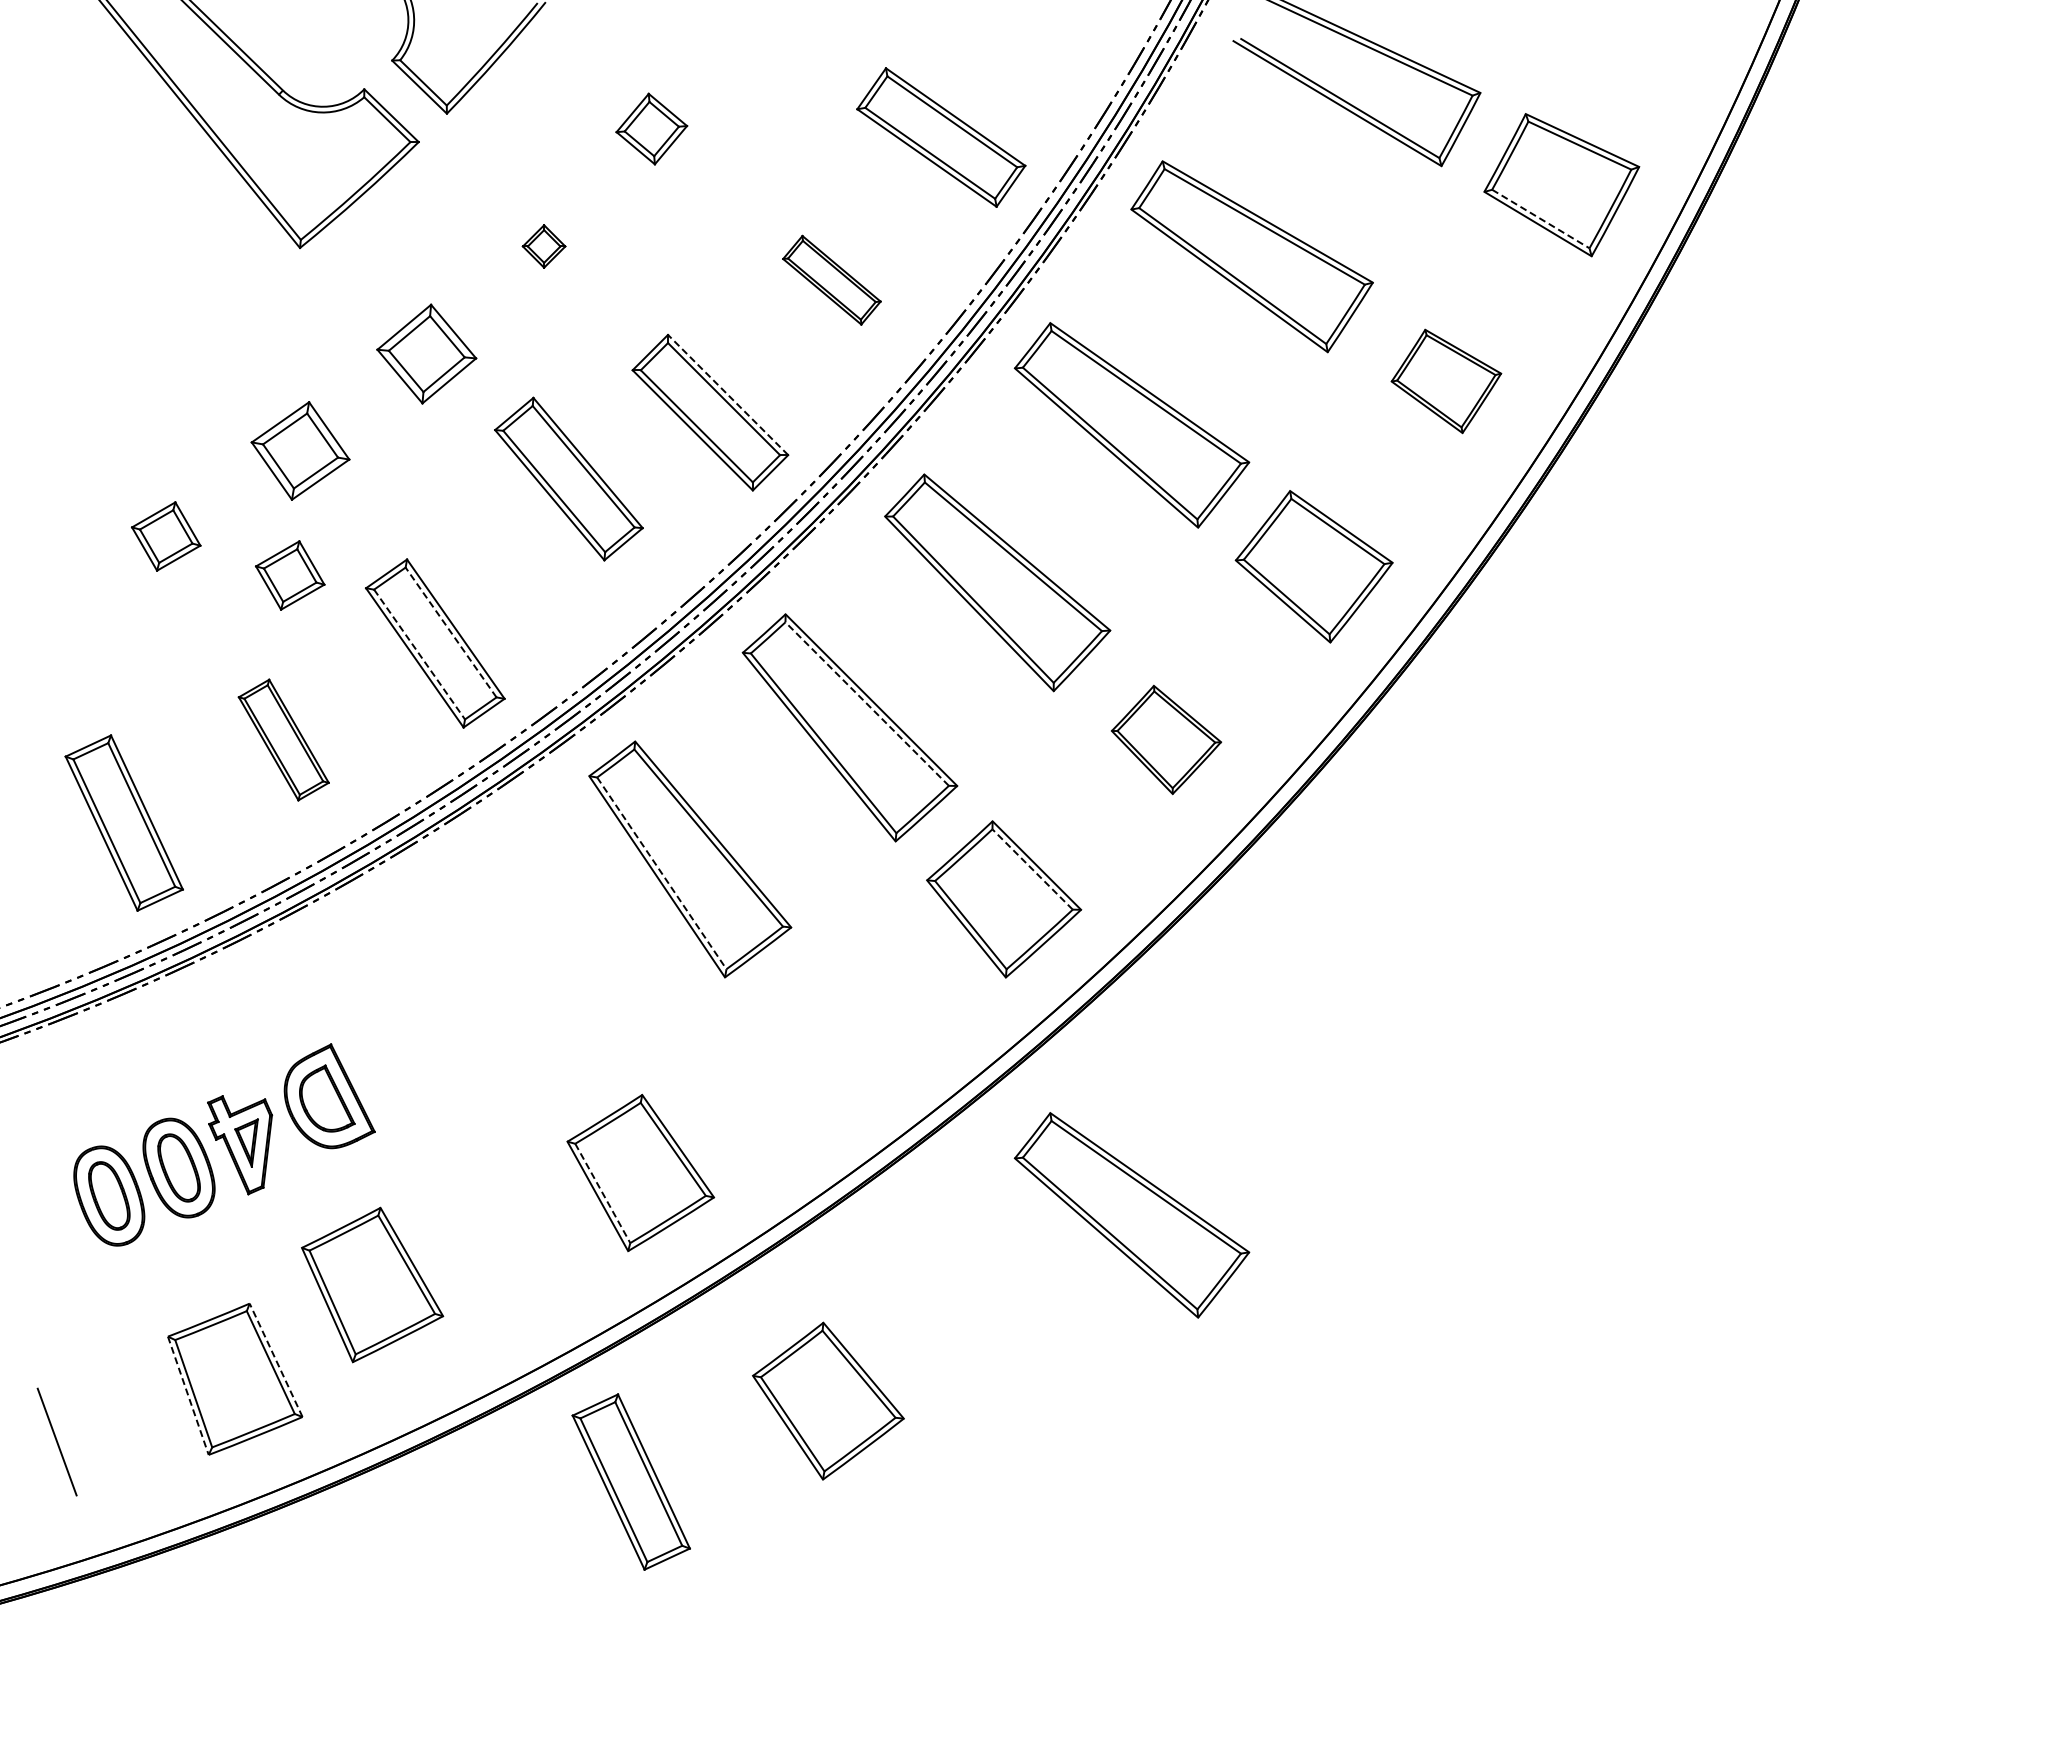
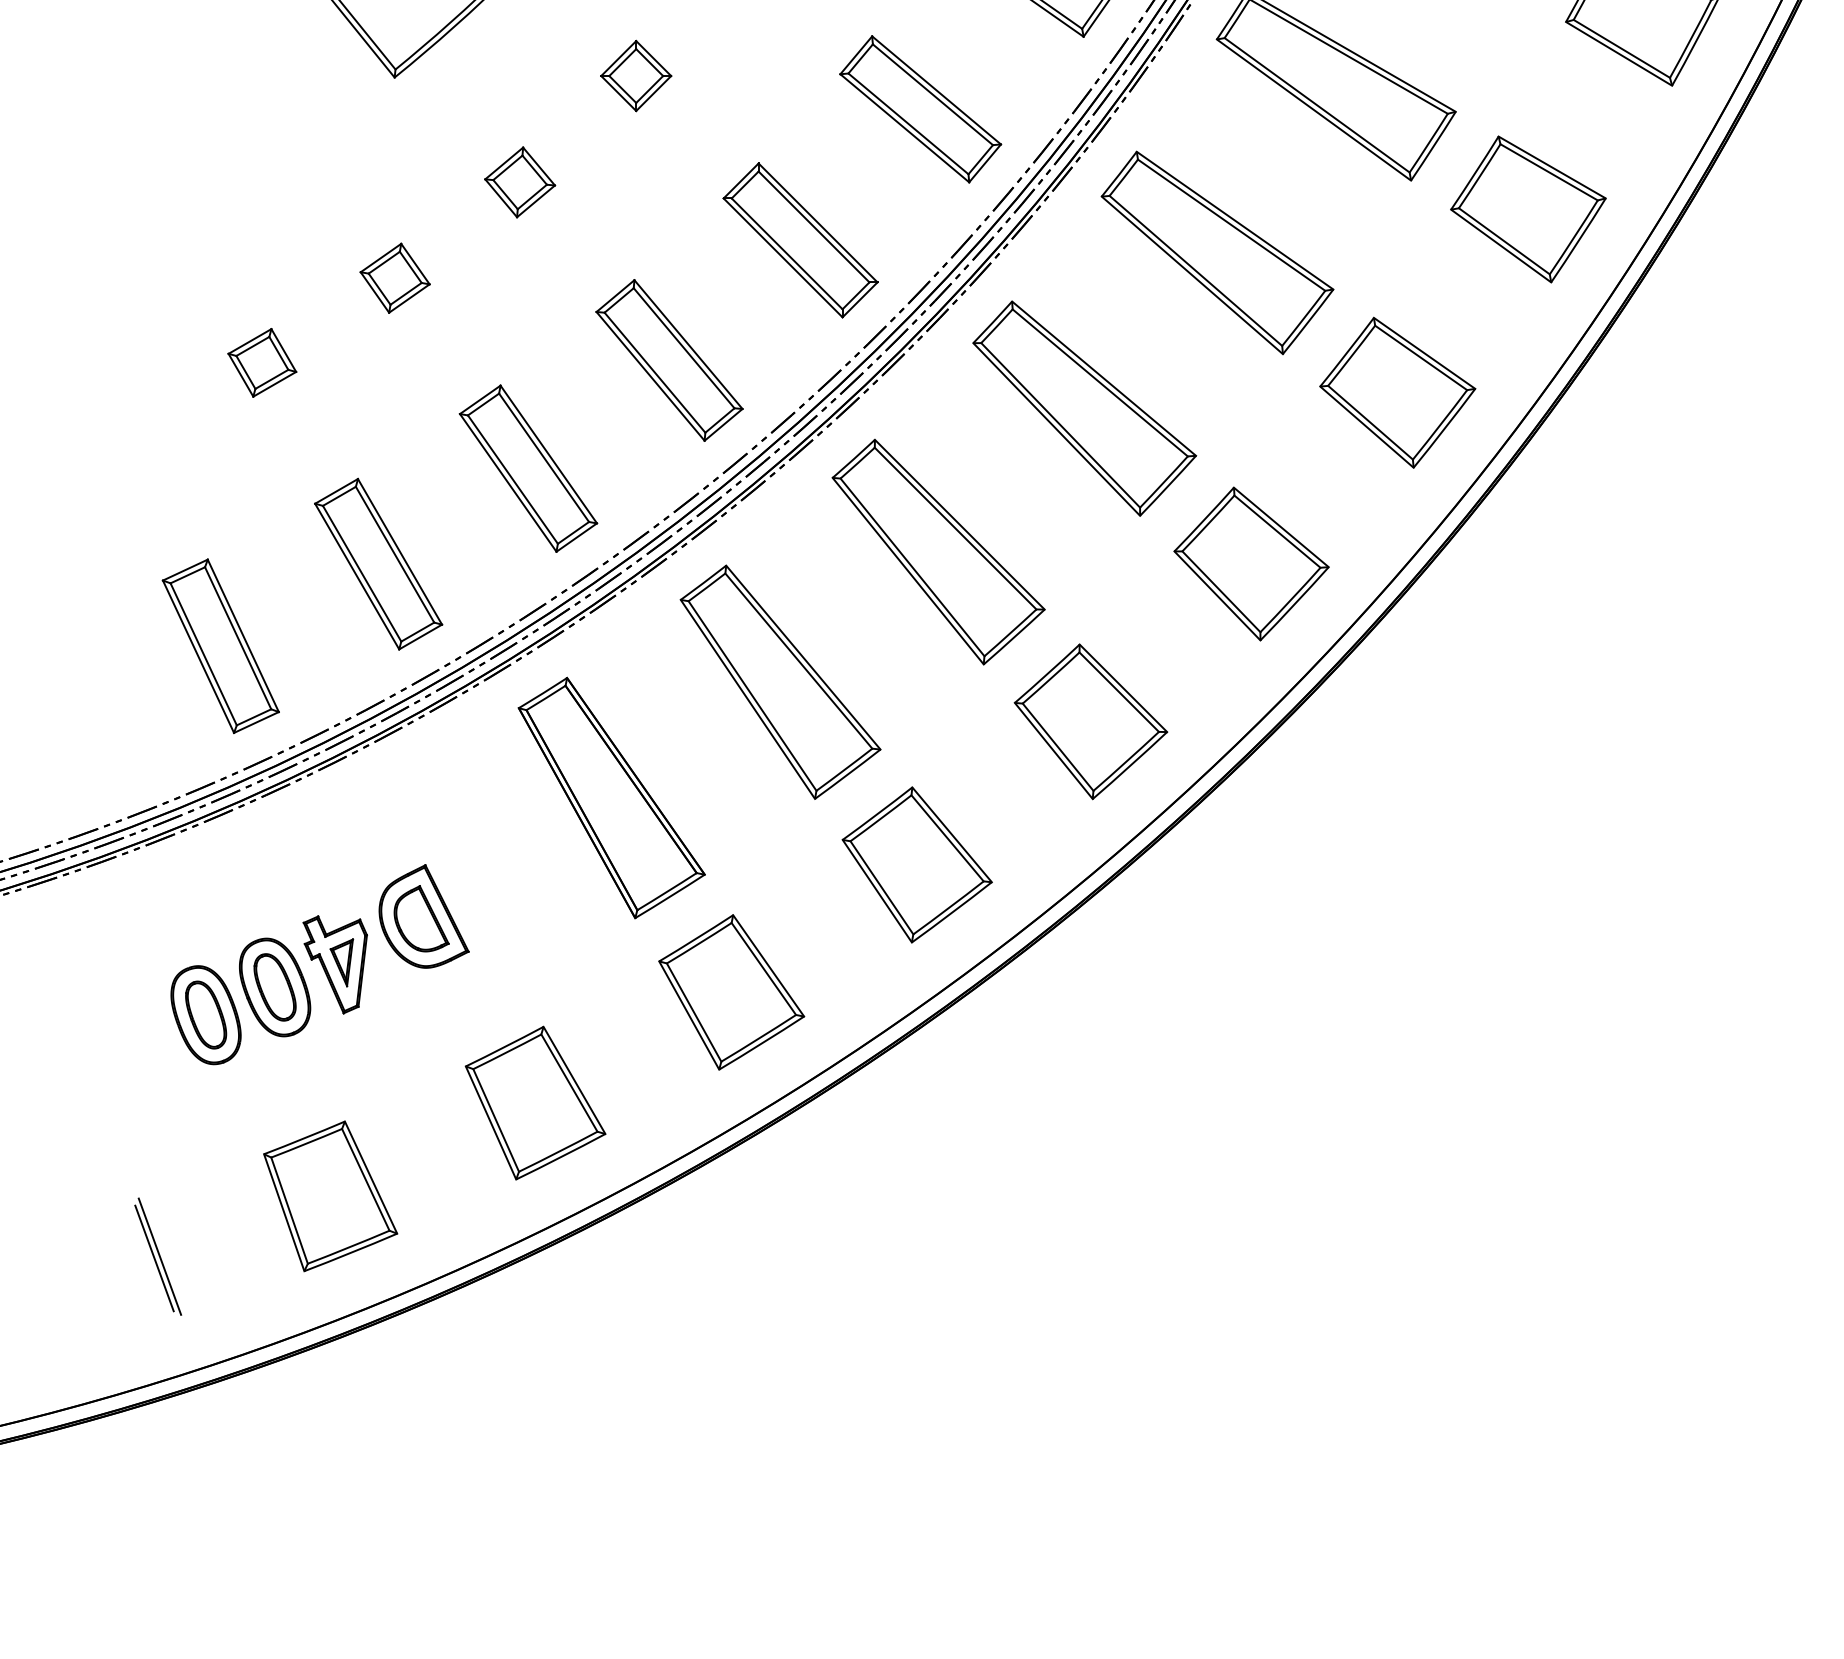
line: (1540, 219) -> (1621, 49), dashed -> solid
part: (543, 246) -> (635, 76), size x1.67
part: (831, 280) -> (920, 109), size x1.67
part: (426, 353) -> (519, 181), size x0.71
part: (1446, 381) -> (1528, 209), size x1.43
line: (727, 394) -> (817, 222), dashed -> solid
part: (300, 450) -> (395, 277), size x0.71
part: (568, 478) -> (669, 359), moved
part: (290, 575) -> (385, 401), removed
line: (450, 632) -> (543, 457), dashed -> solid
line: (419, 654) -> (512, 479), dashed -> solid
line: (867, 704) -> (955, 529), dashed -> solid
part: (283, 739) -> (378, 563), size x1.43
part: (1166, 739) -> (1251, 563), size x1.43
line: (1032, 869) -> (1119, 692), dashed -> solid
line: (661, 873) -> (752, 696), dashed -> solid
part: (519, 976) -> (611, 798), added
line: (602, 1193) -> (693, 1012), dashed -> solid
part: (1131, 1215) -> (1217, 1034), removed
part: (372, 1284) -> (535, 1102), moved
line: (276, 1360) -> (371, 1177), dashed -> solid
line: (188, 1395) -> (284, 1212), dashed -> solid
part: (828, 1400) -> (917, 864), moved
line: (62, 1440) -> (159, 1256), added
part: (630, 1481) -> (721, 1297), removed

